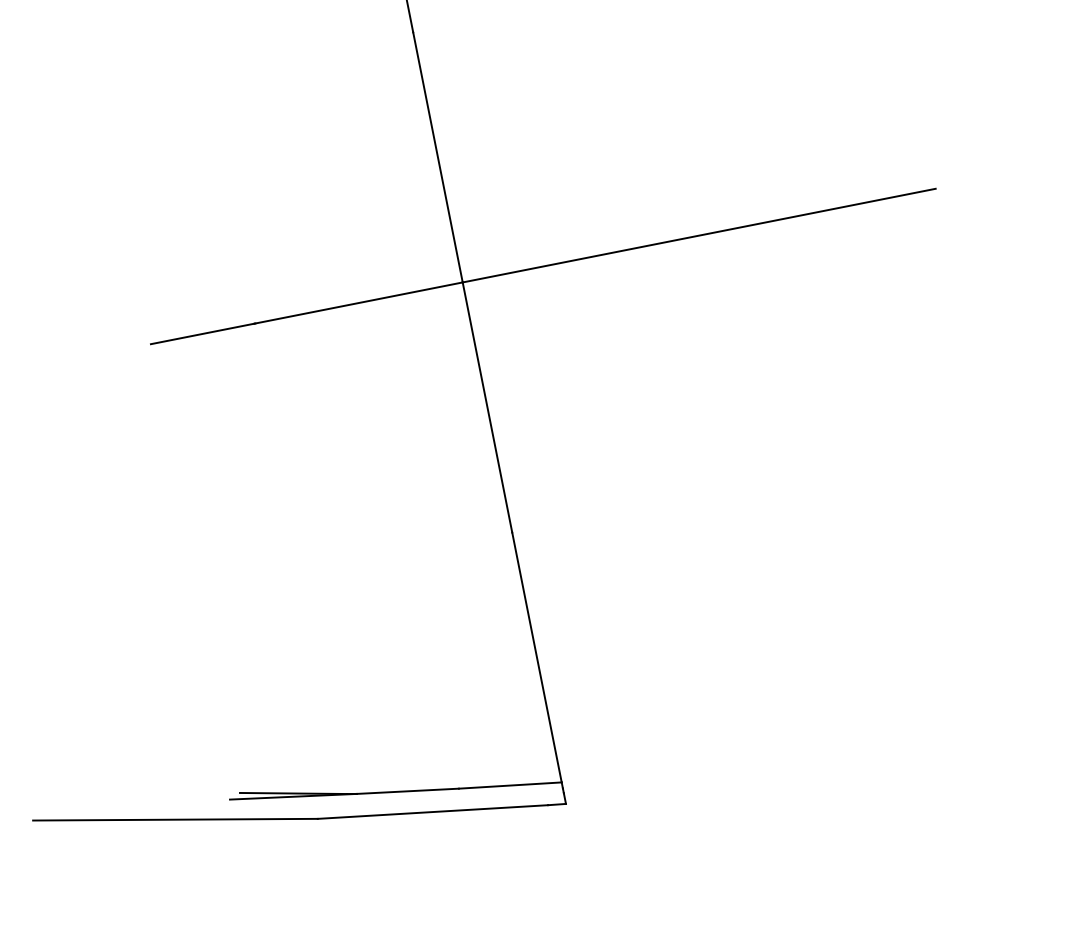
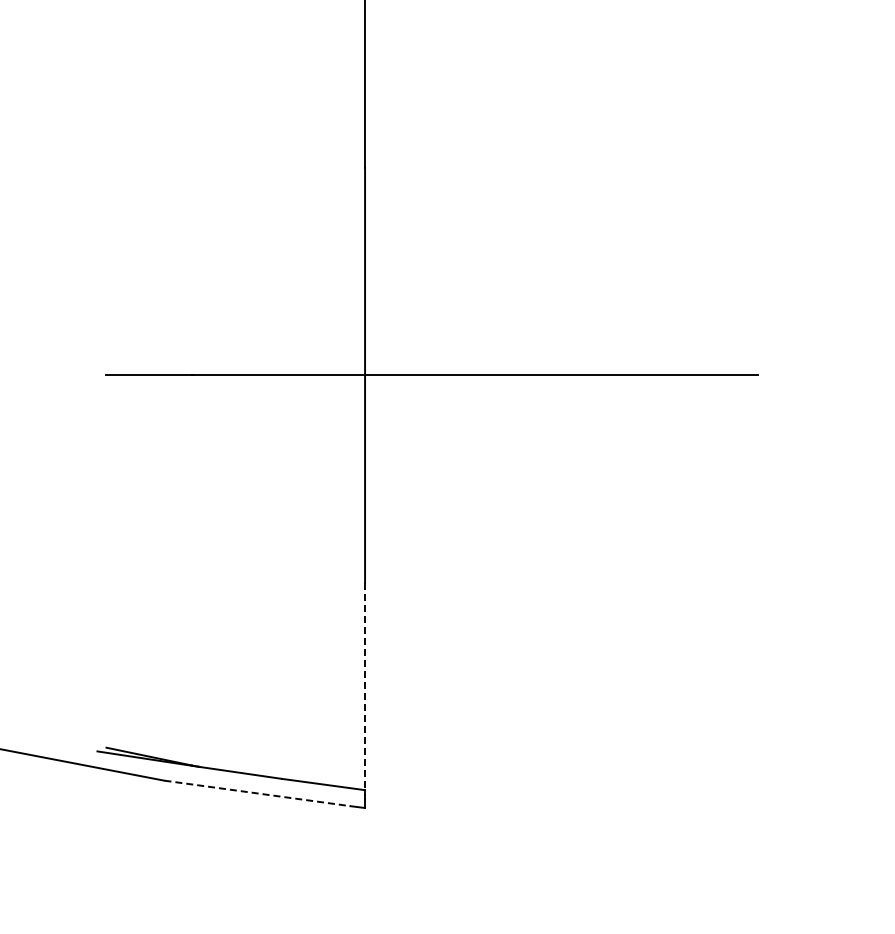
line: (537, 657) -> (365, 686), solid -> dashed
line: (432, 812) -> (257, 793), solid -> dashed

